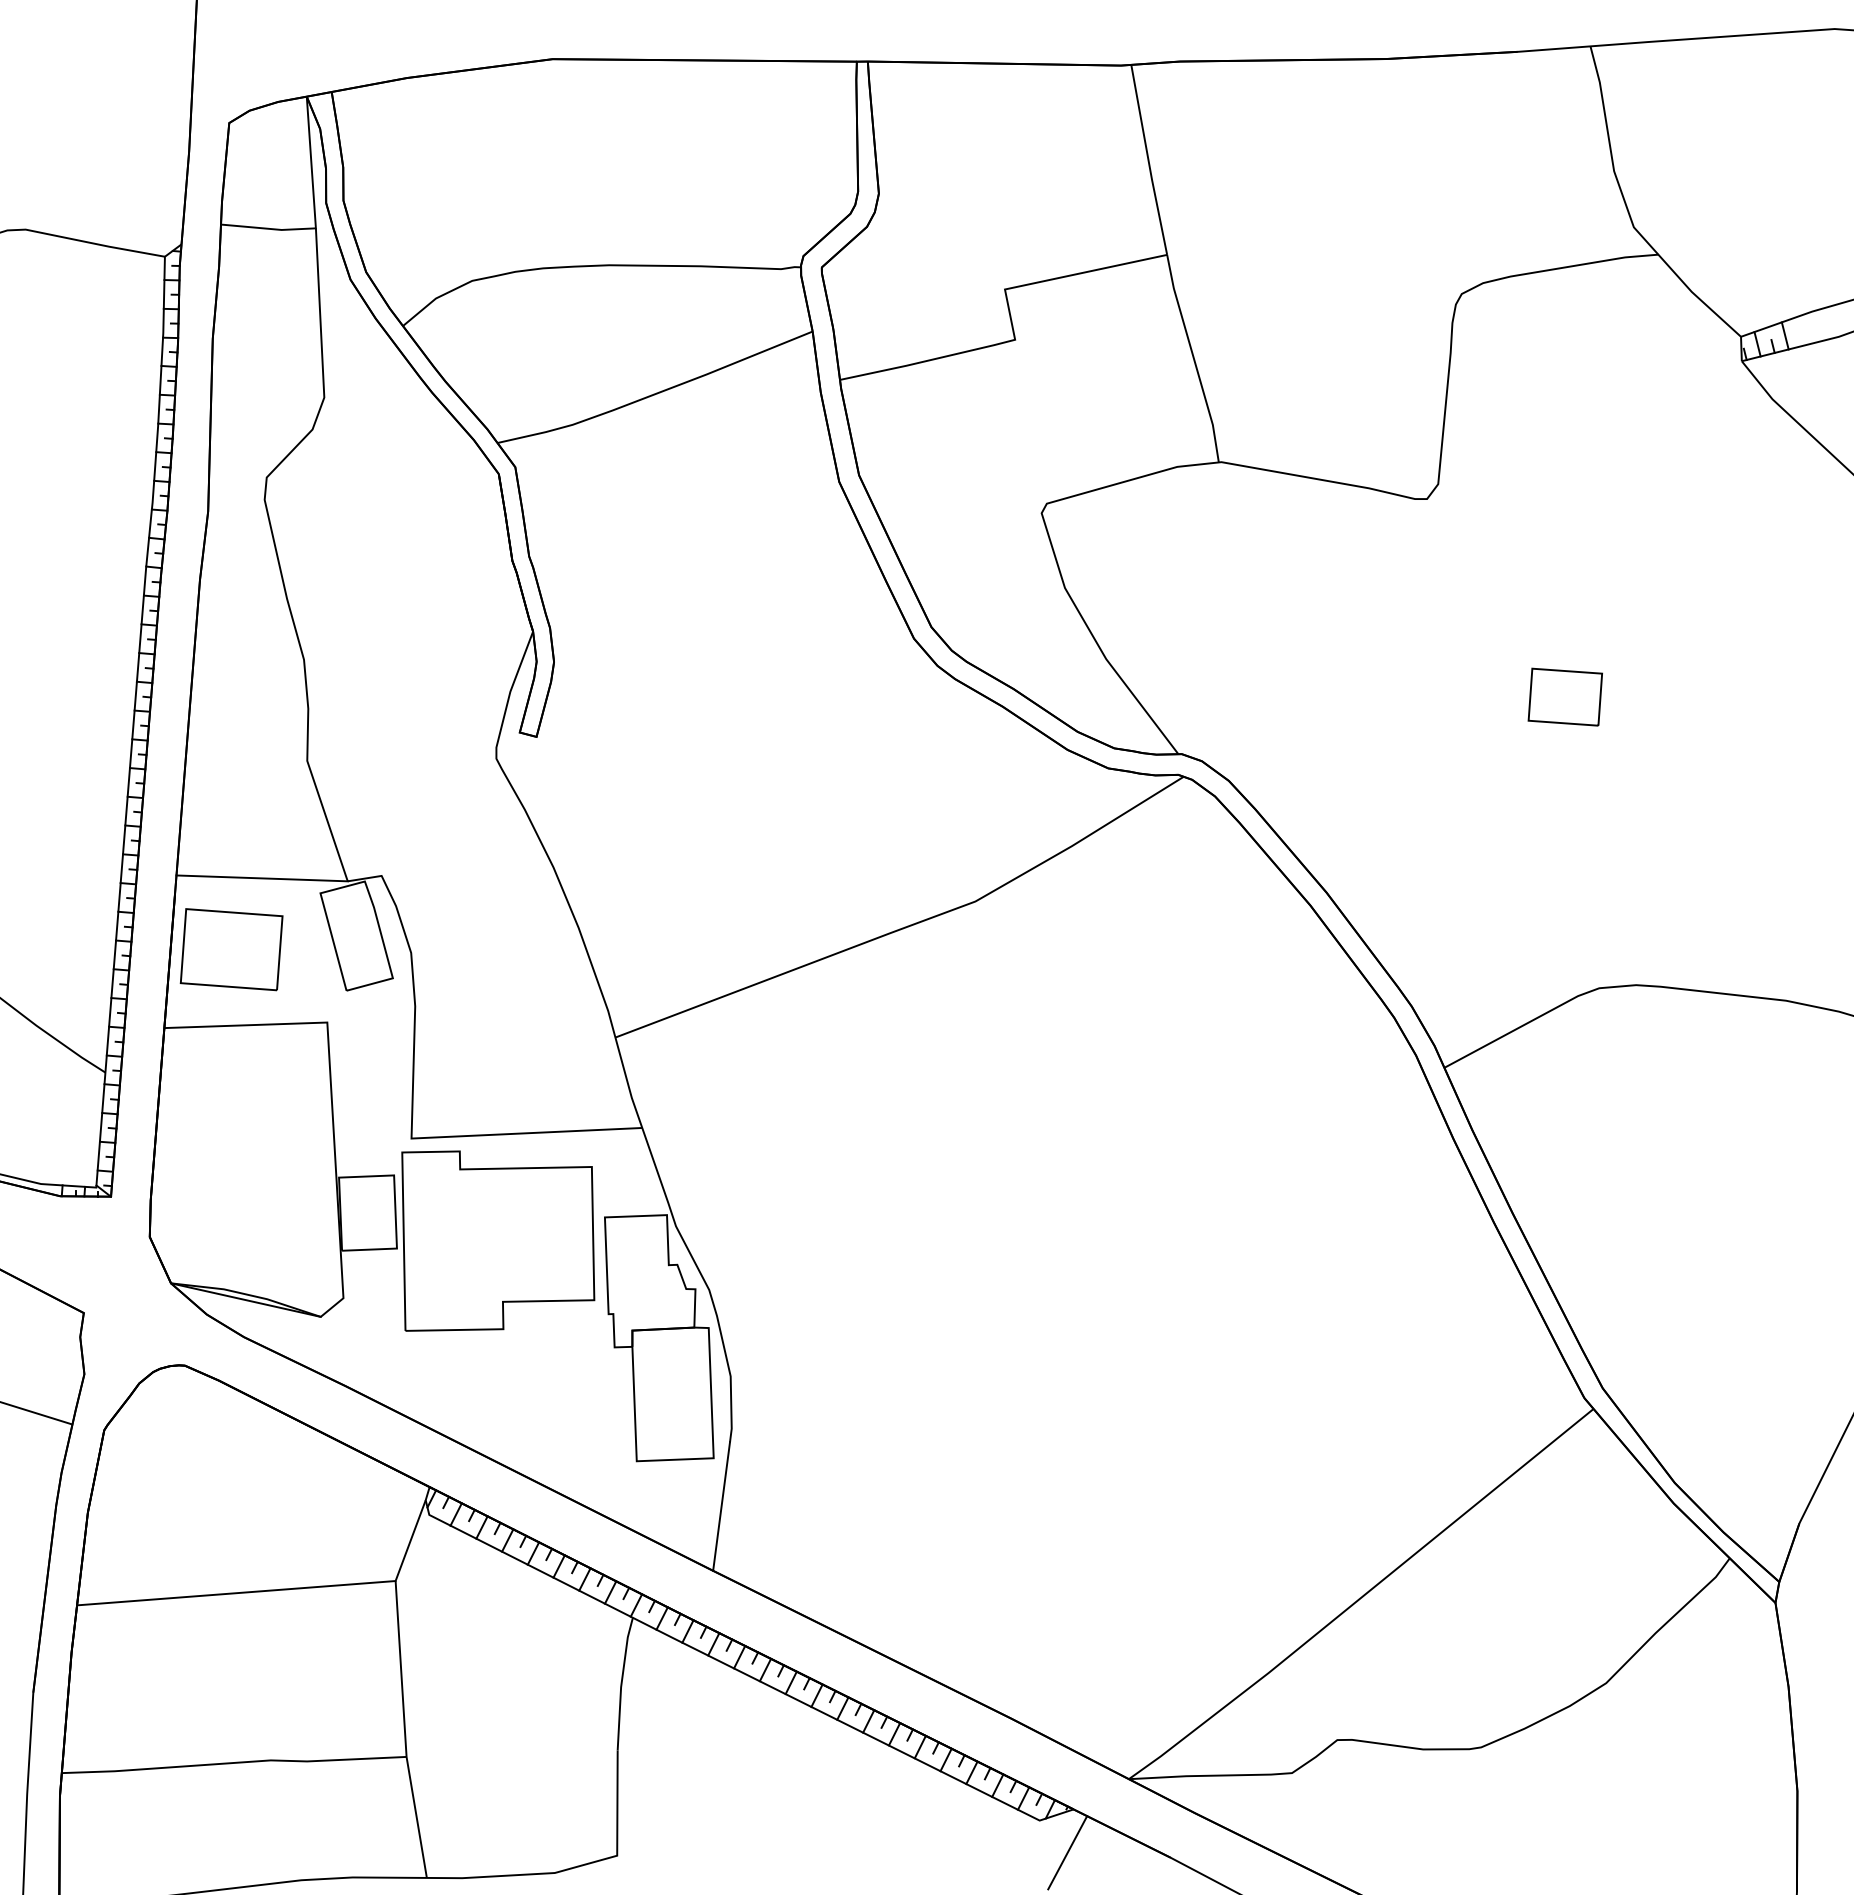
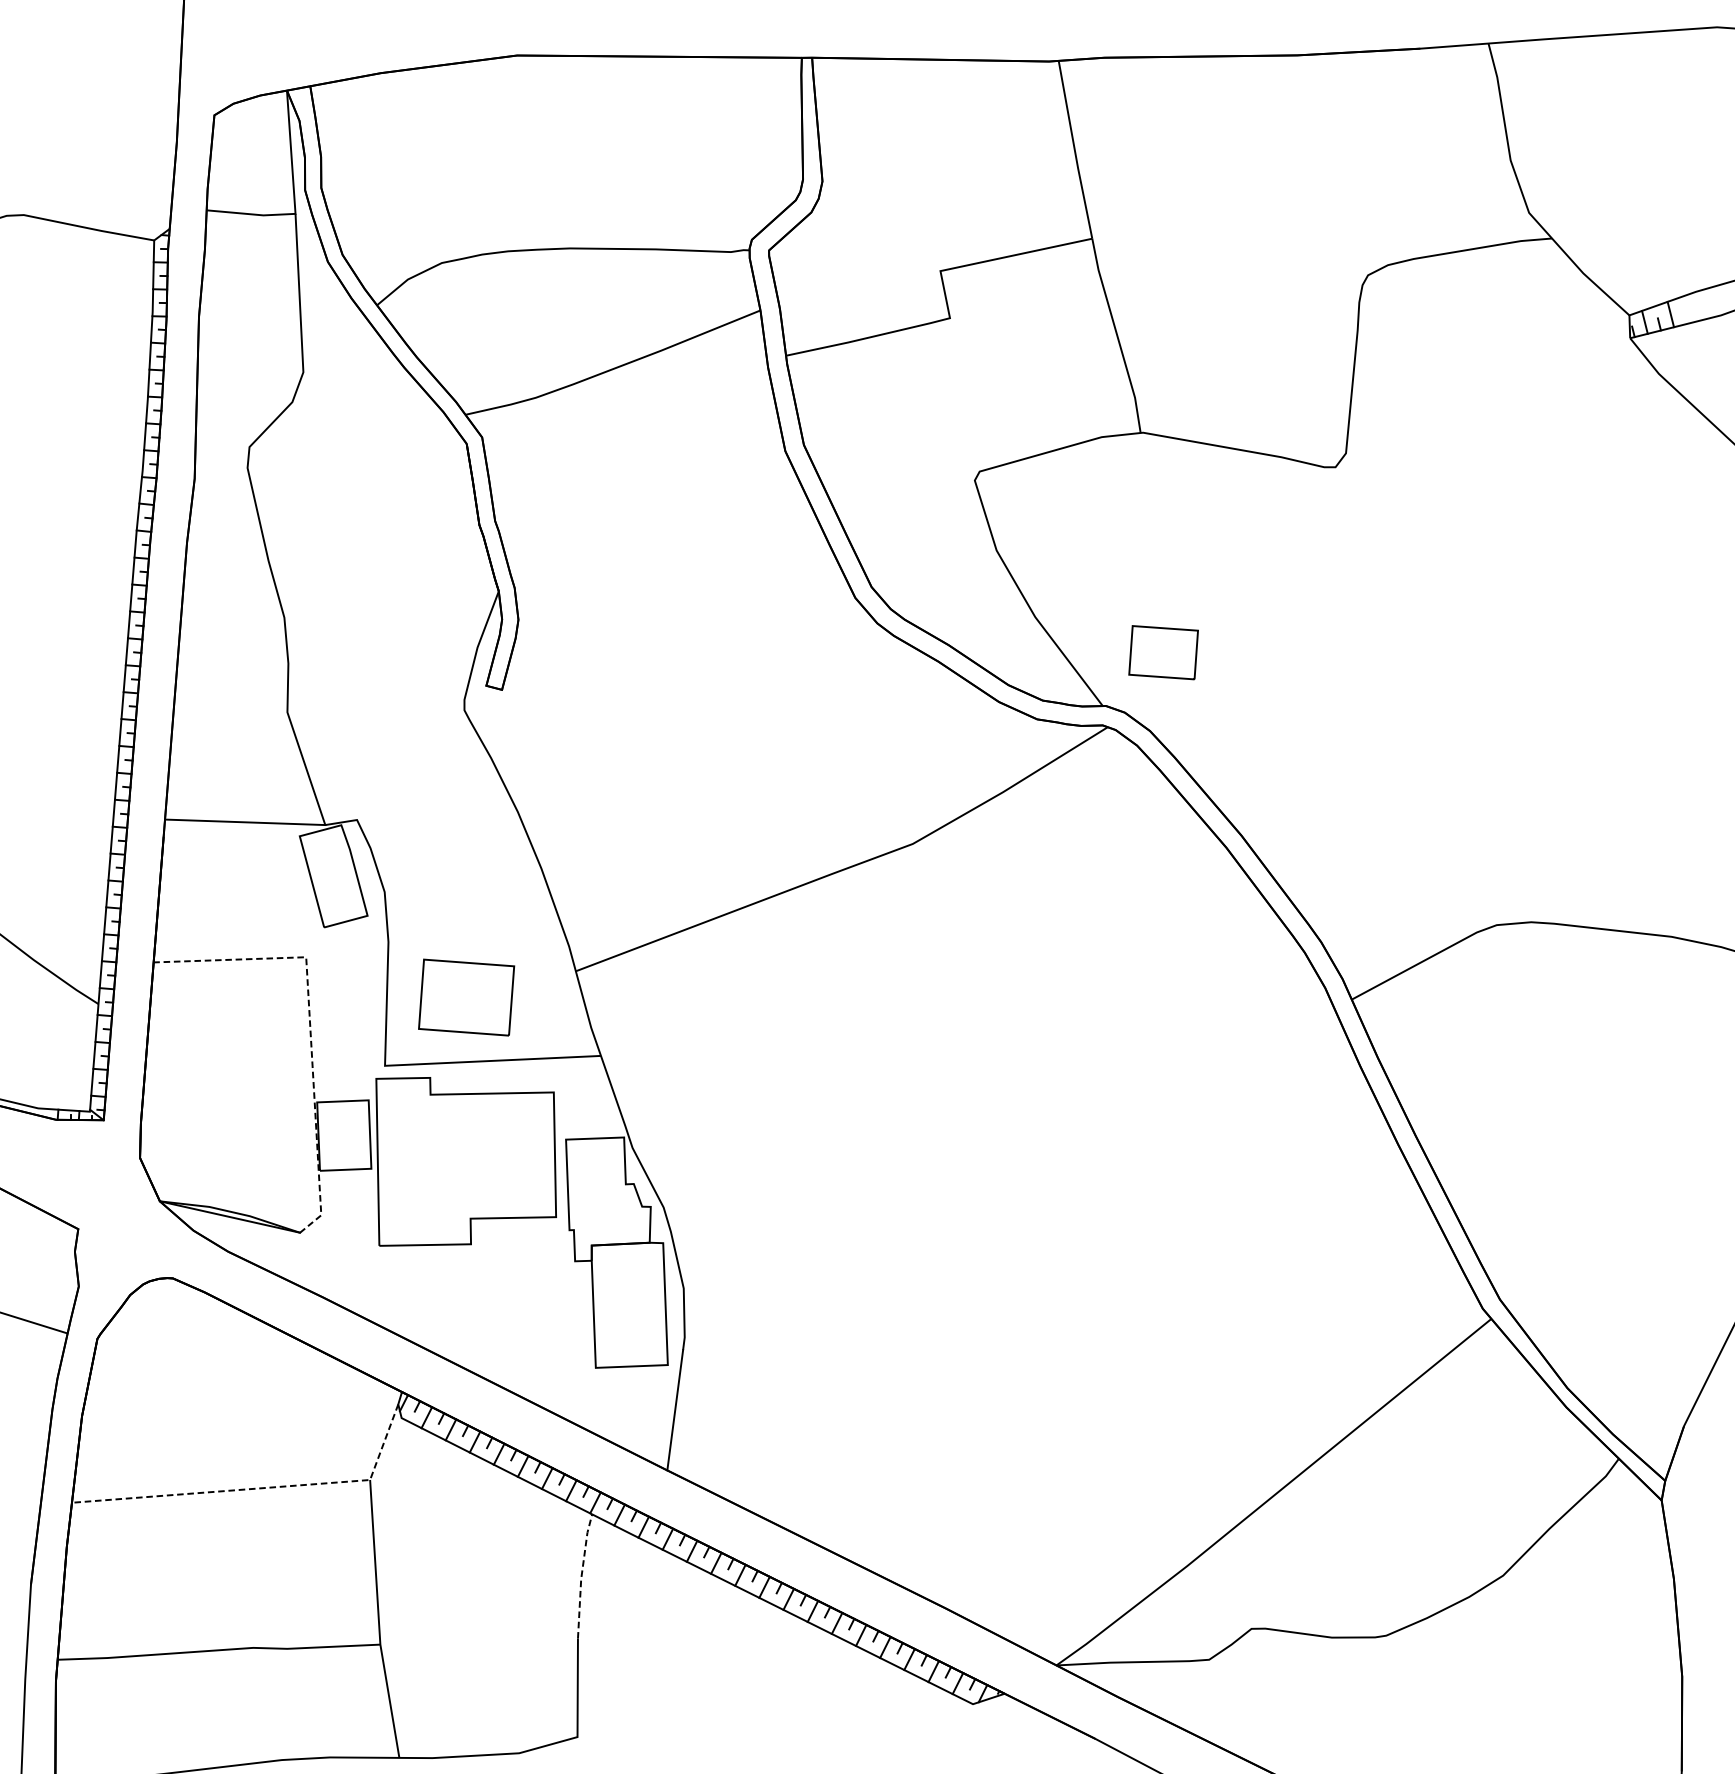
part: (1564, 696) -> (1162, 652), moved
part: (231, 949) -> (466, 997), moved
line: (331, 1093) -> (310, 1023), solid -> dashed
line: (280, 1589) -> (262, 1487), solid -> dashed
line: (621, 1683) -> (581, 1575), solid -> dashed
line: (1067, 1852) -> (999, 1734), removed

